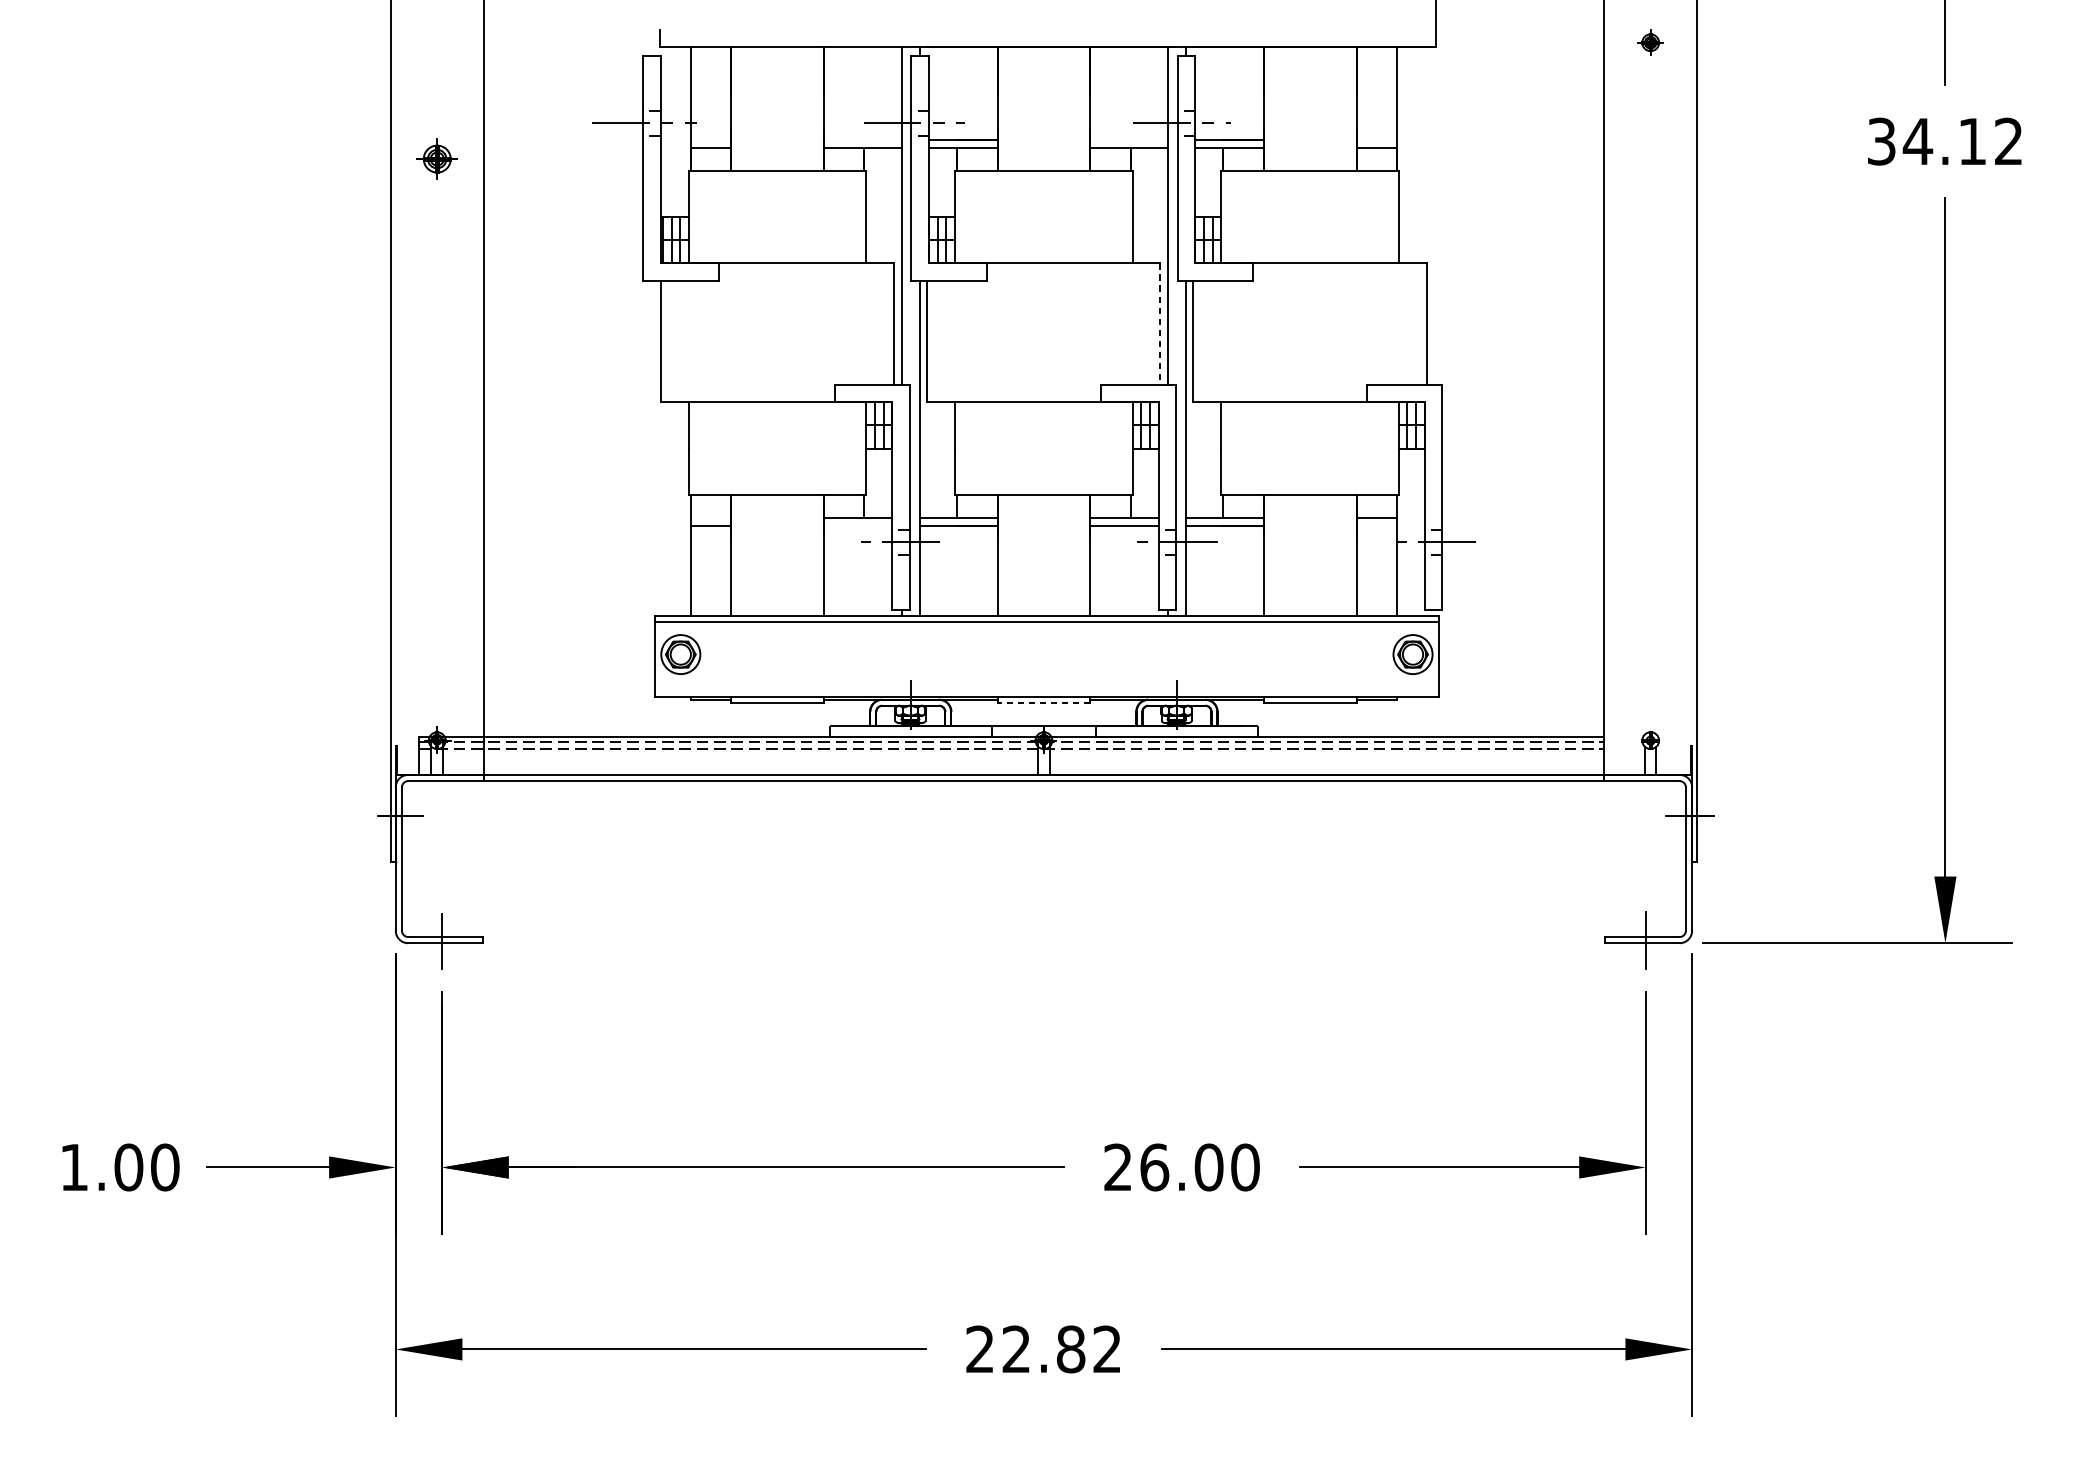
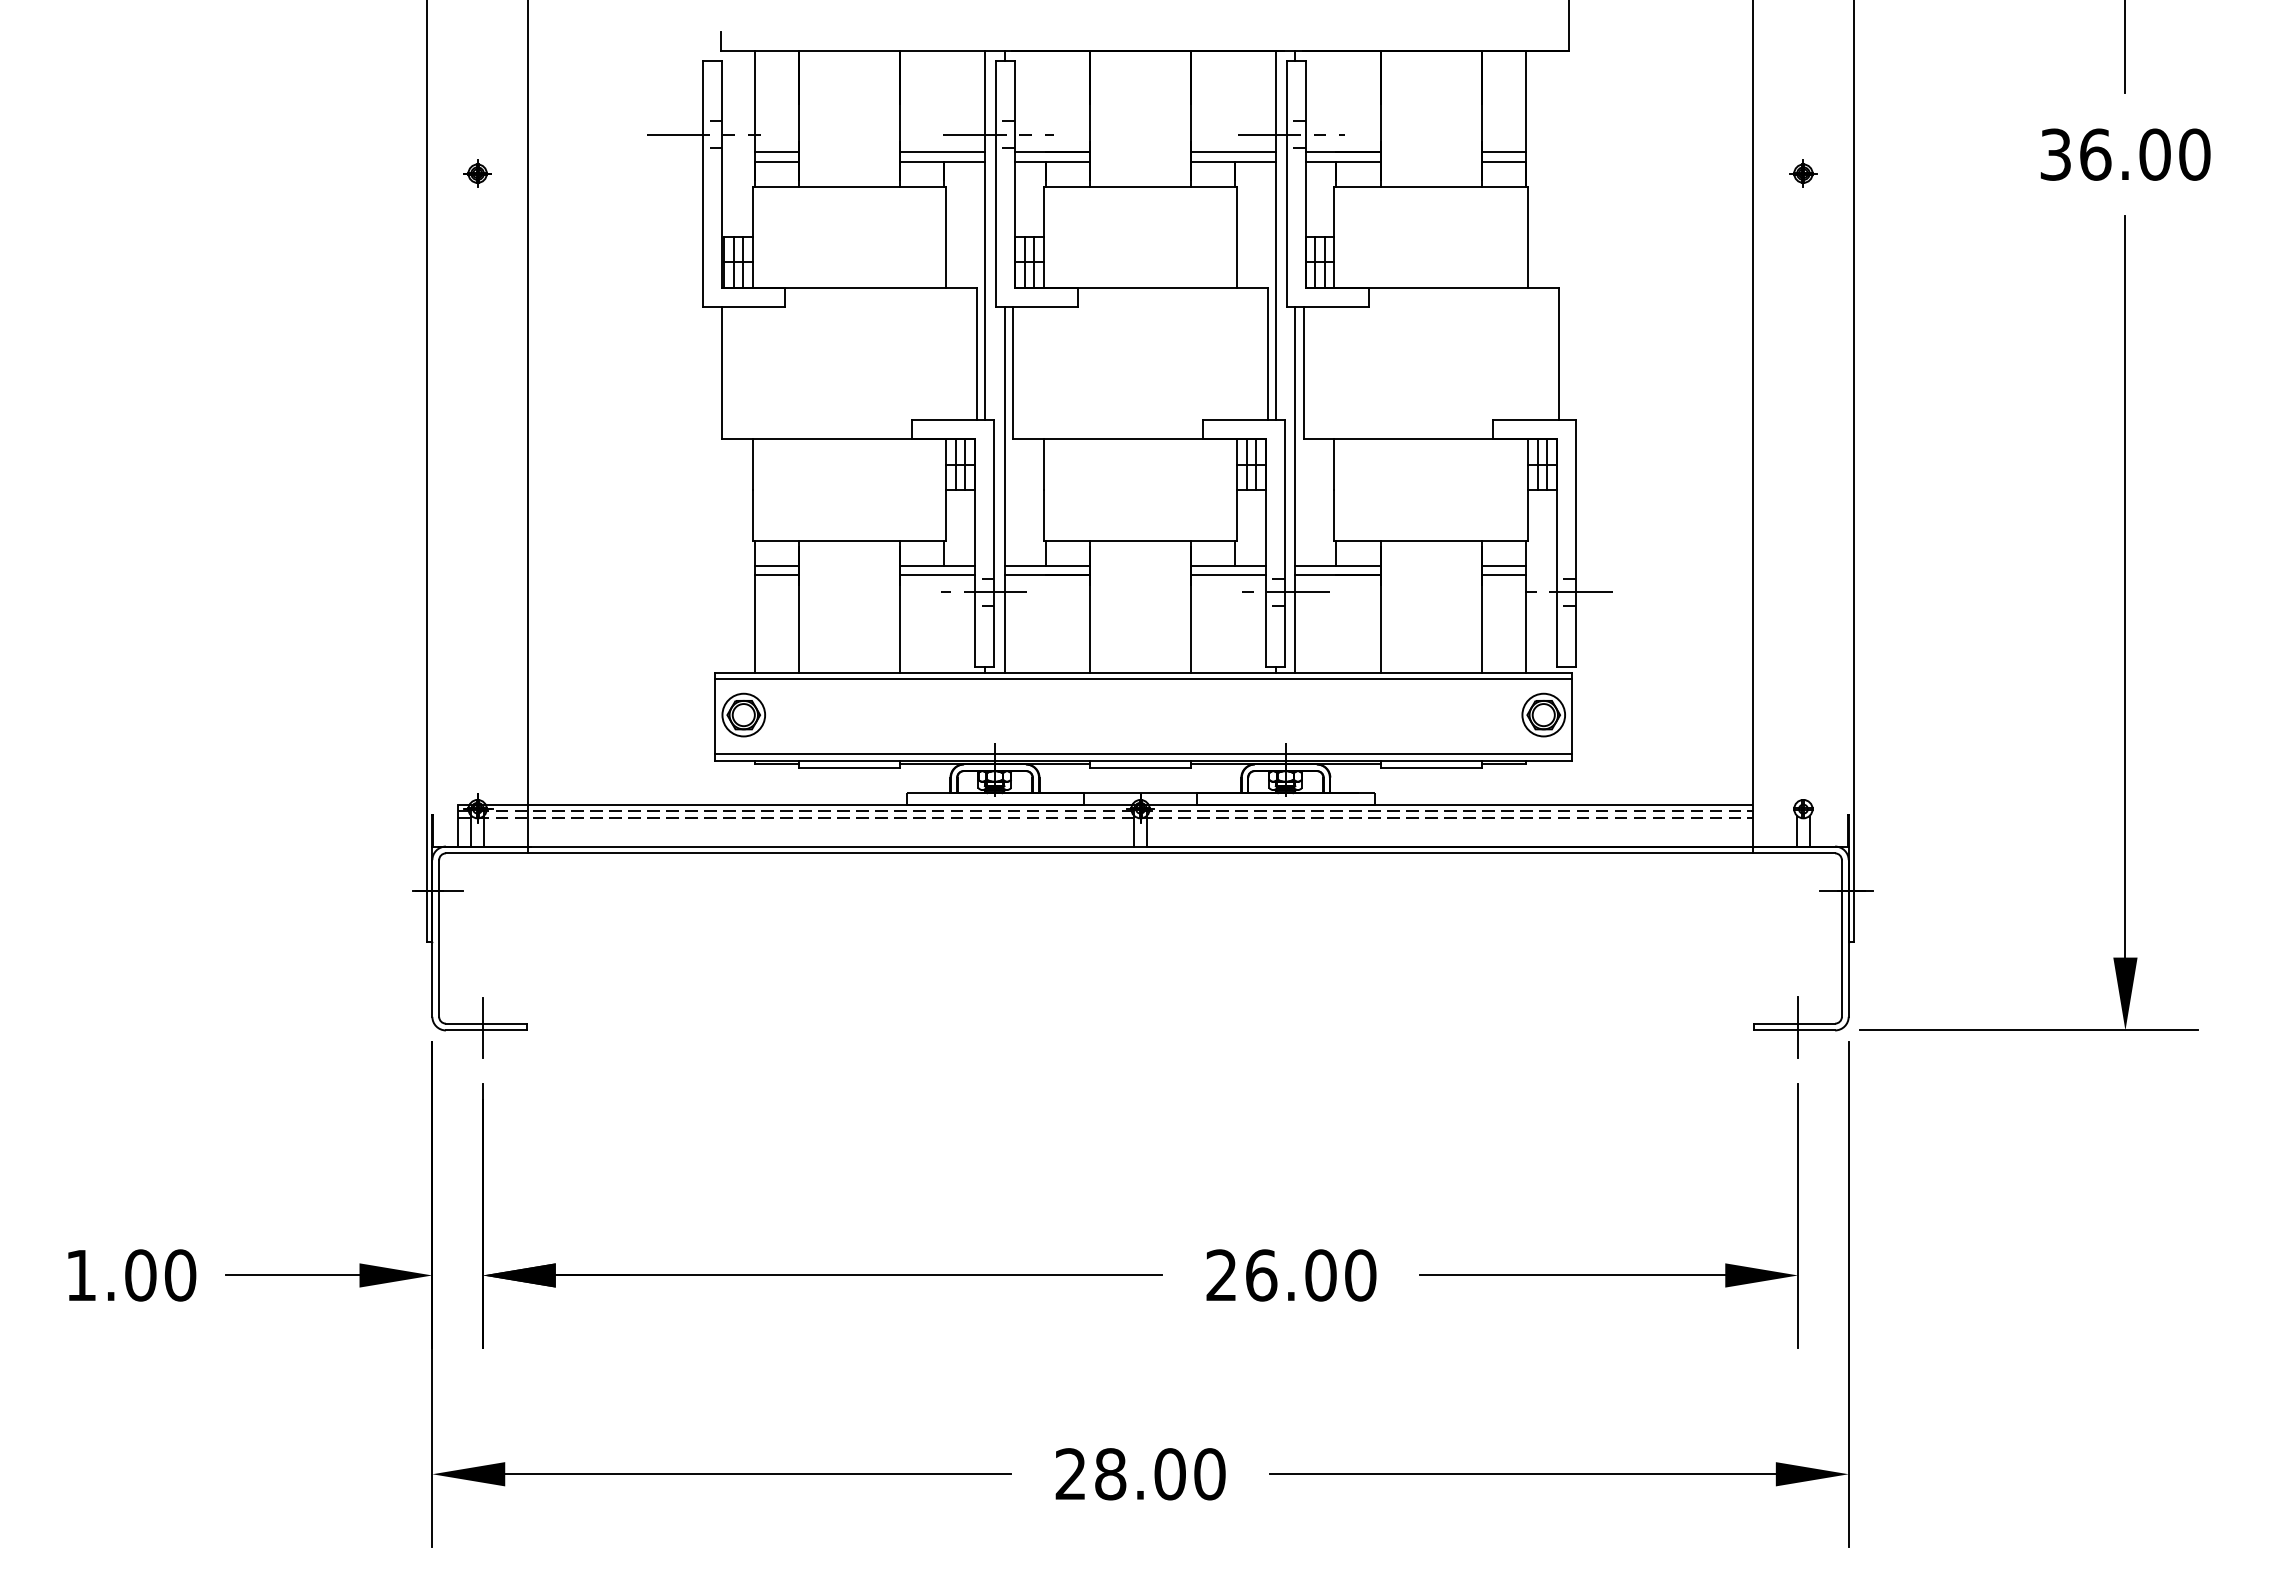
part: (1650, 42) -> (1803, 173), moved
line: (710, 139) -> (776, 152), added
line: (862, 139) -> (942, 152), added
line: (1129, 139) -> (1233, 152), added
line: (1377, 139) -> (1504, 152), added
text: (1962, 141) -> (2144, 154), 34.12 -> 36.00
part: (437, 158) -> (477, 173), size x0.62
line: (1160, 324) -> (1267, 354), dashed -> solid
line: (710, 517) -> (776, 565), added
line: (858, 525) -> (937, 574), added
line: (1377, 525) -> (1504, 574), added
line: (1046, 690) -> (1143, 754), added
line: (1043, 703) -> (1140, 768), dashed -> solid
text: (1062, 1349) -> (1160, 1474), 22.82 -> 28.00

